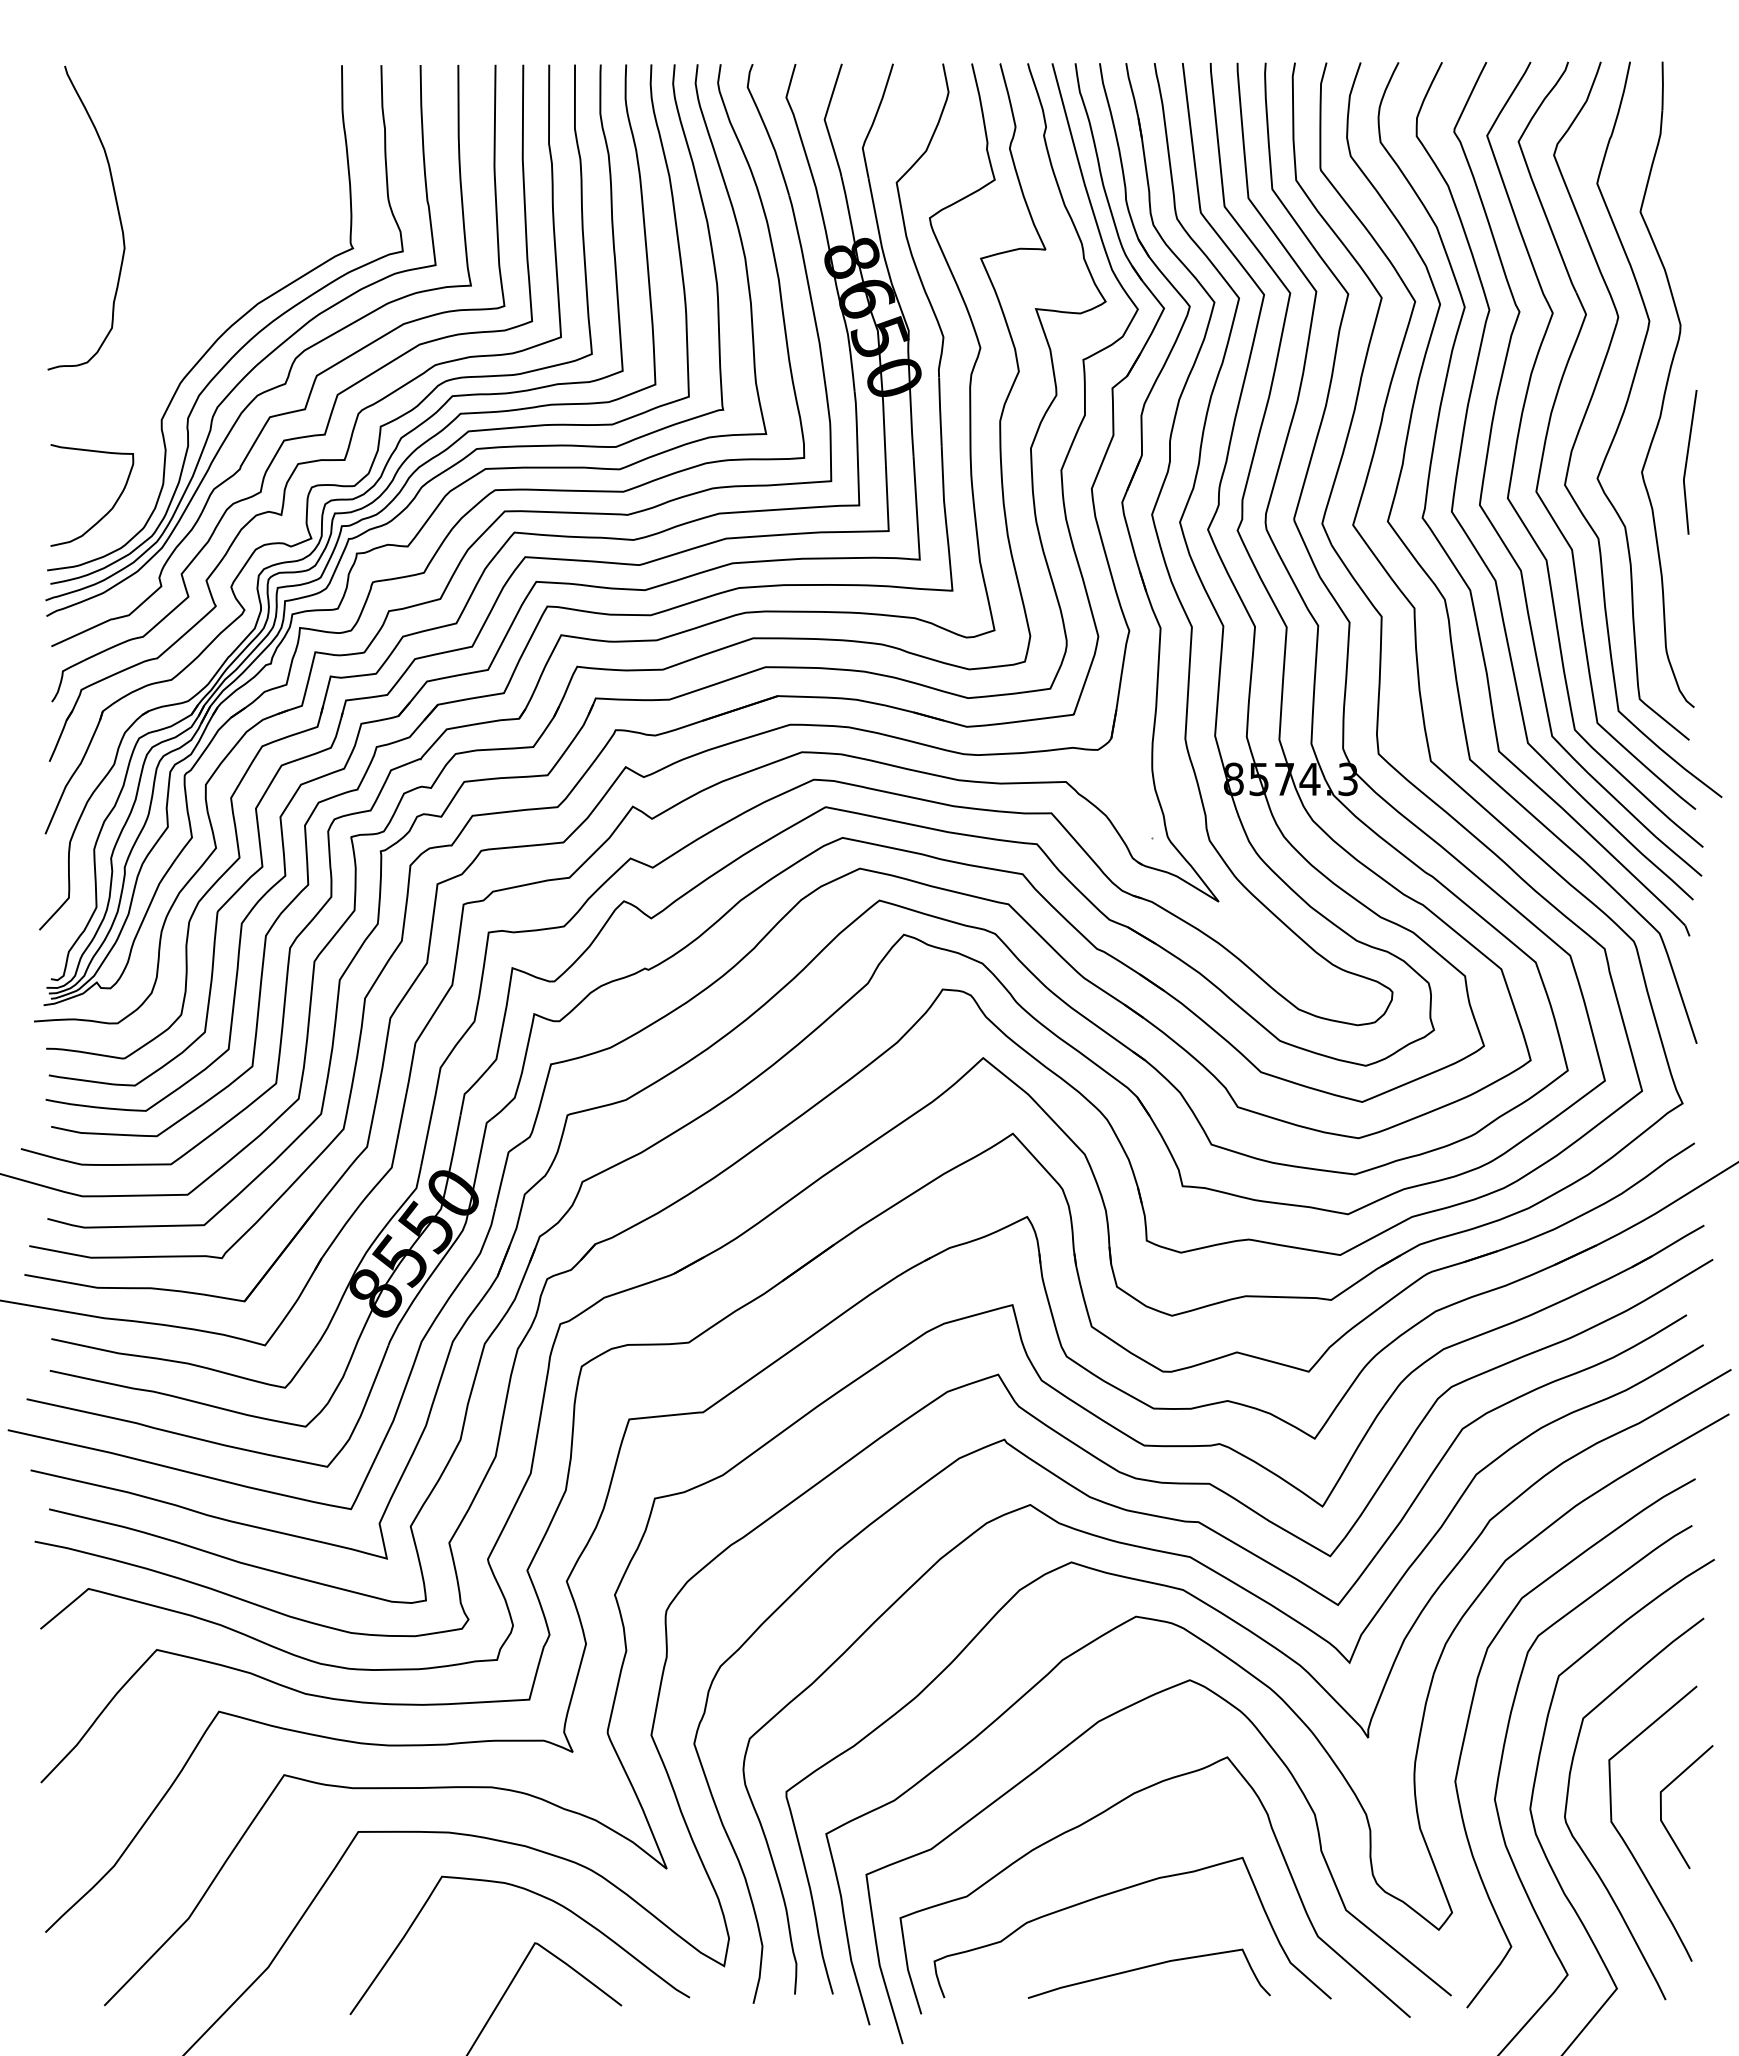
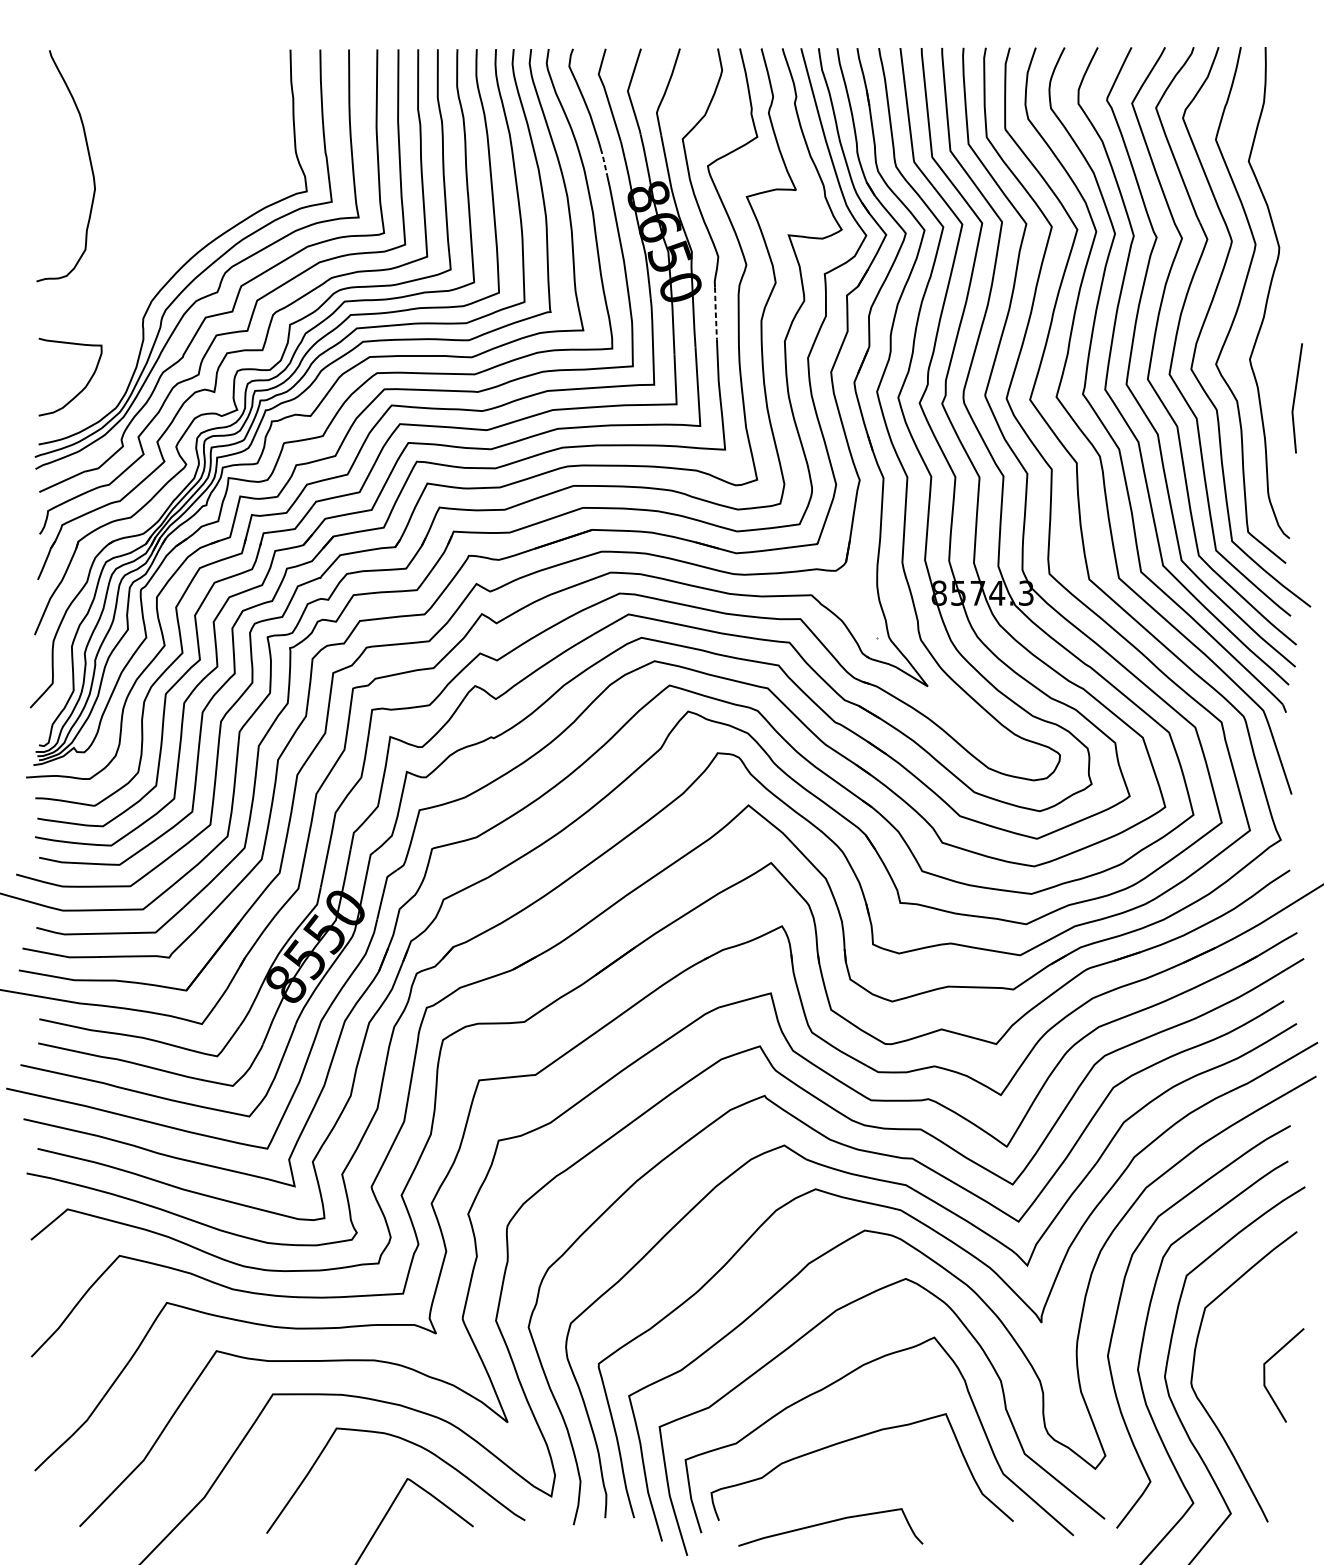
line: (793, 211) -> (604, 161), solid -> dashed
curve: (219, 336) -> (167, 256), removed
line: (940, 411) -> (716, 313), solid -> dashed
curve: (1687, 462) -> (1295, 398), moved
curve: (1624, 1839) -> (1236, 1400), removed
curve: (1148, 1967) -> (830, 1522), moved

